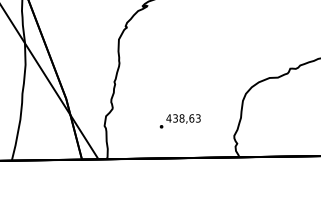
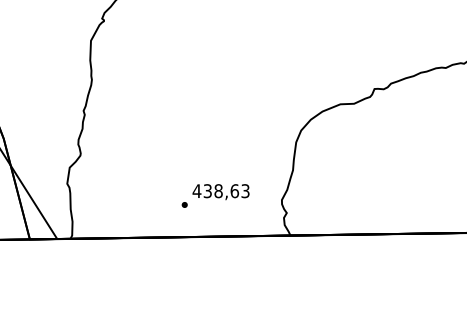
text: (179, 121) -> (214, 196), moved

